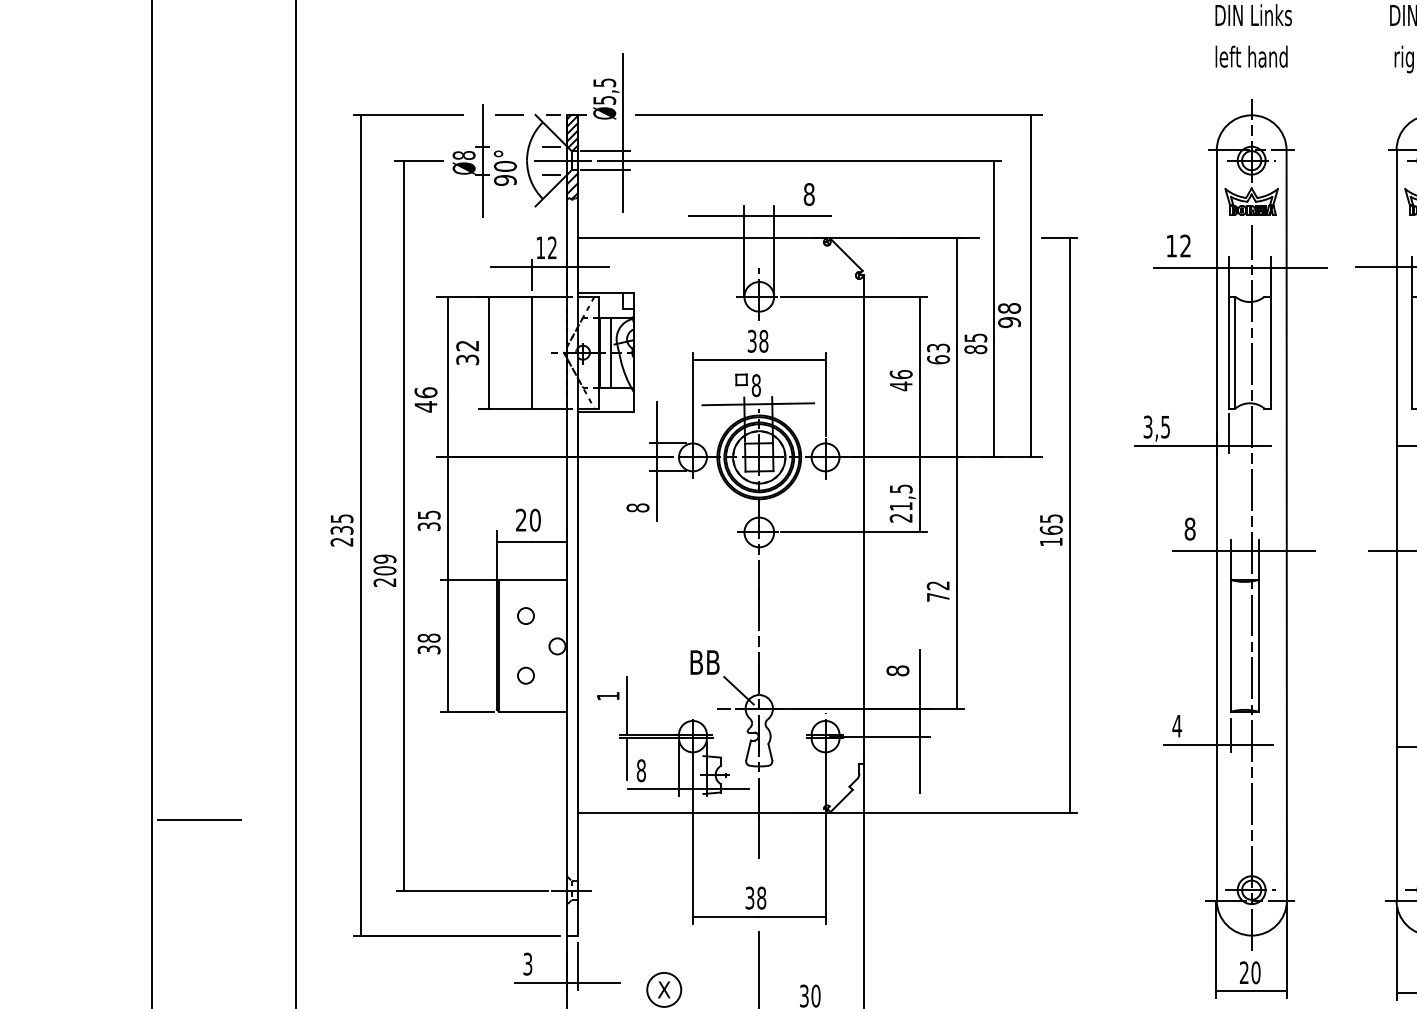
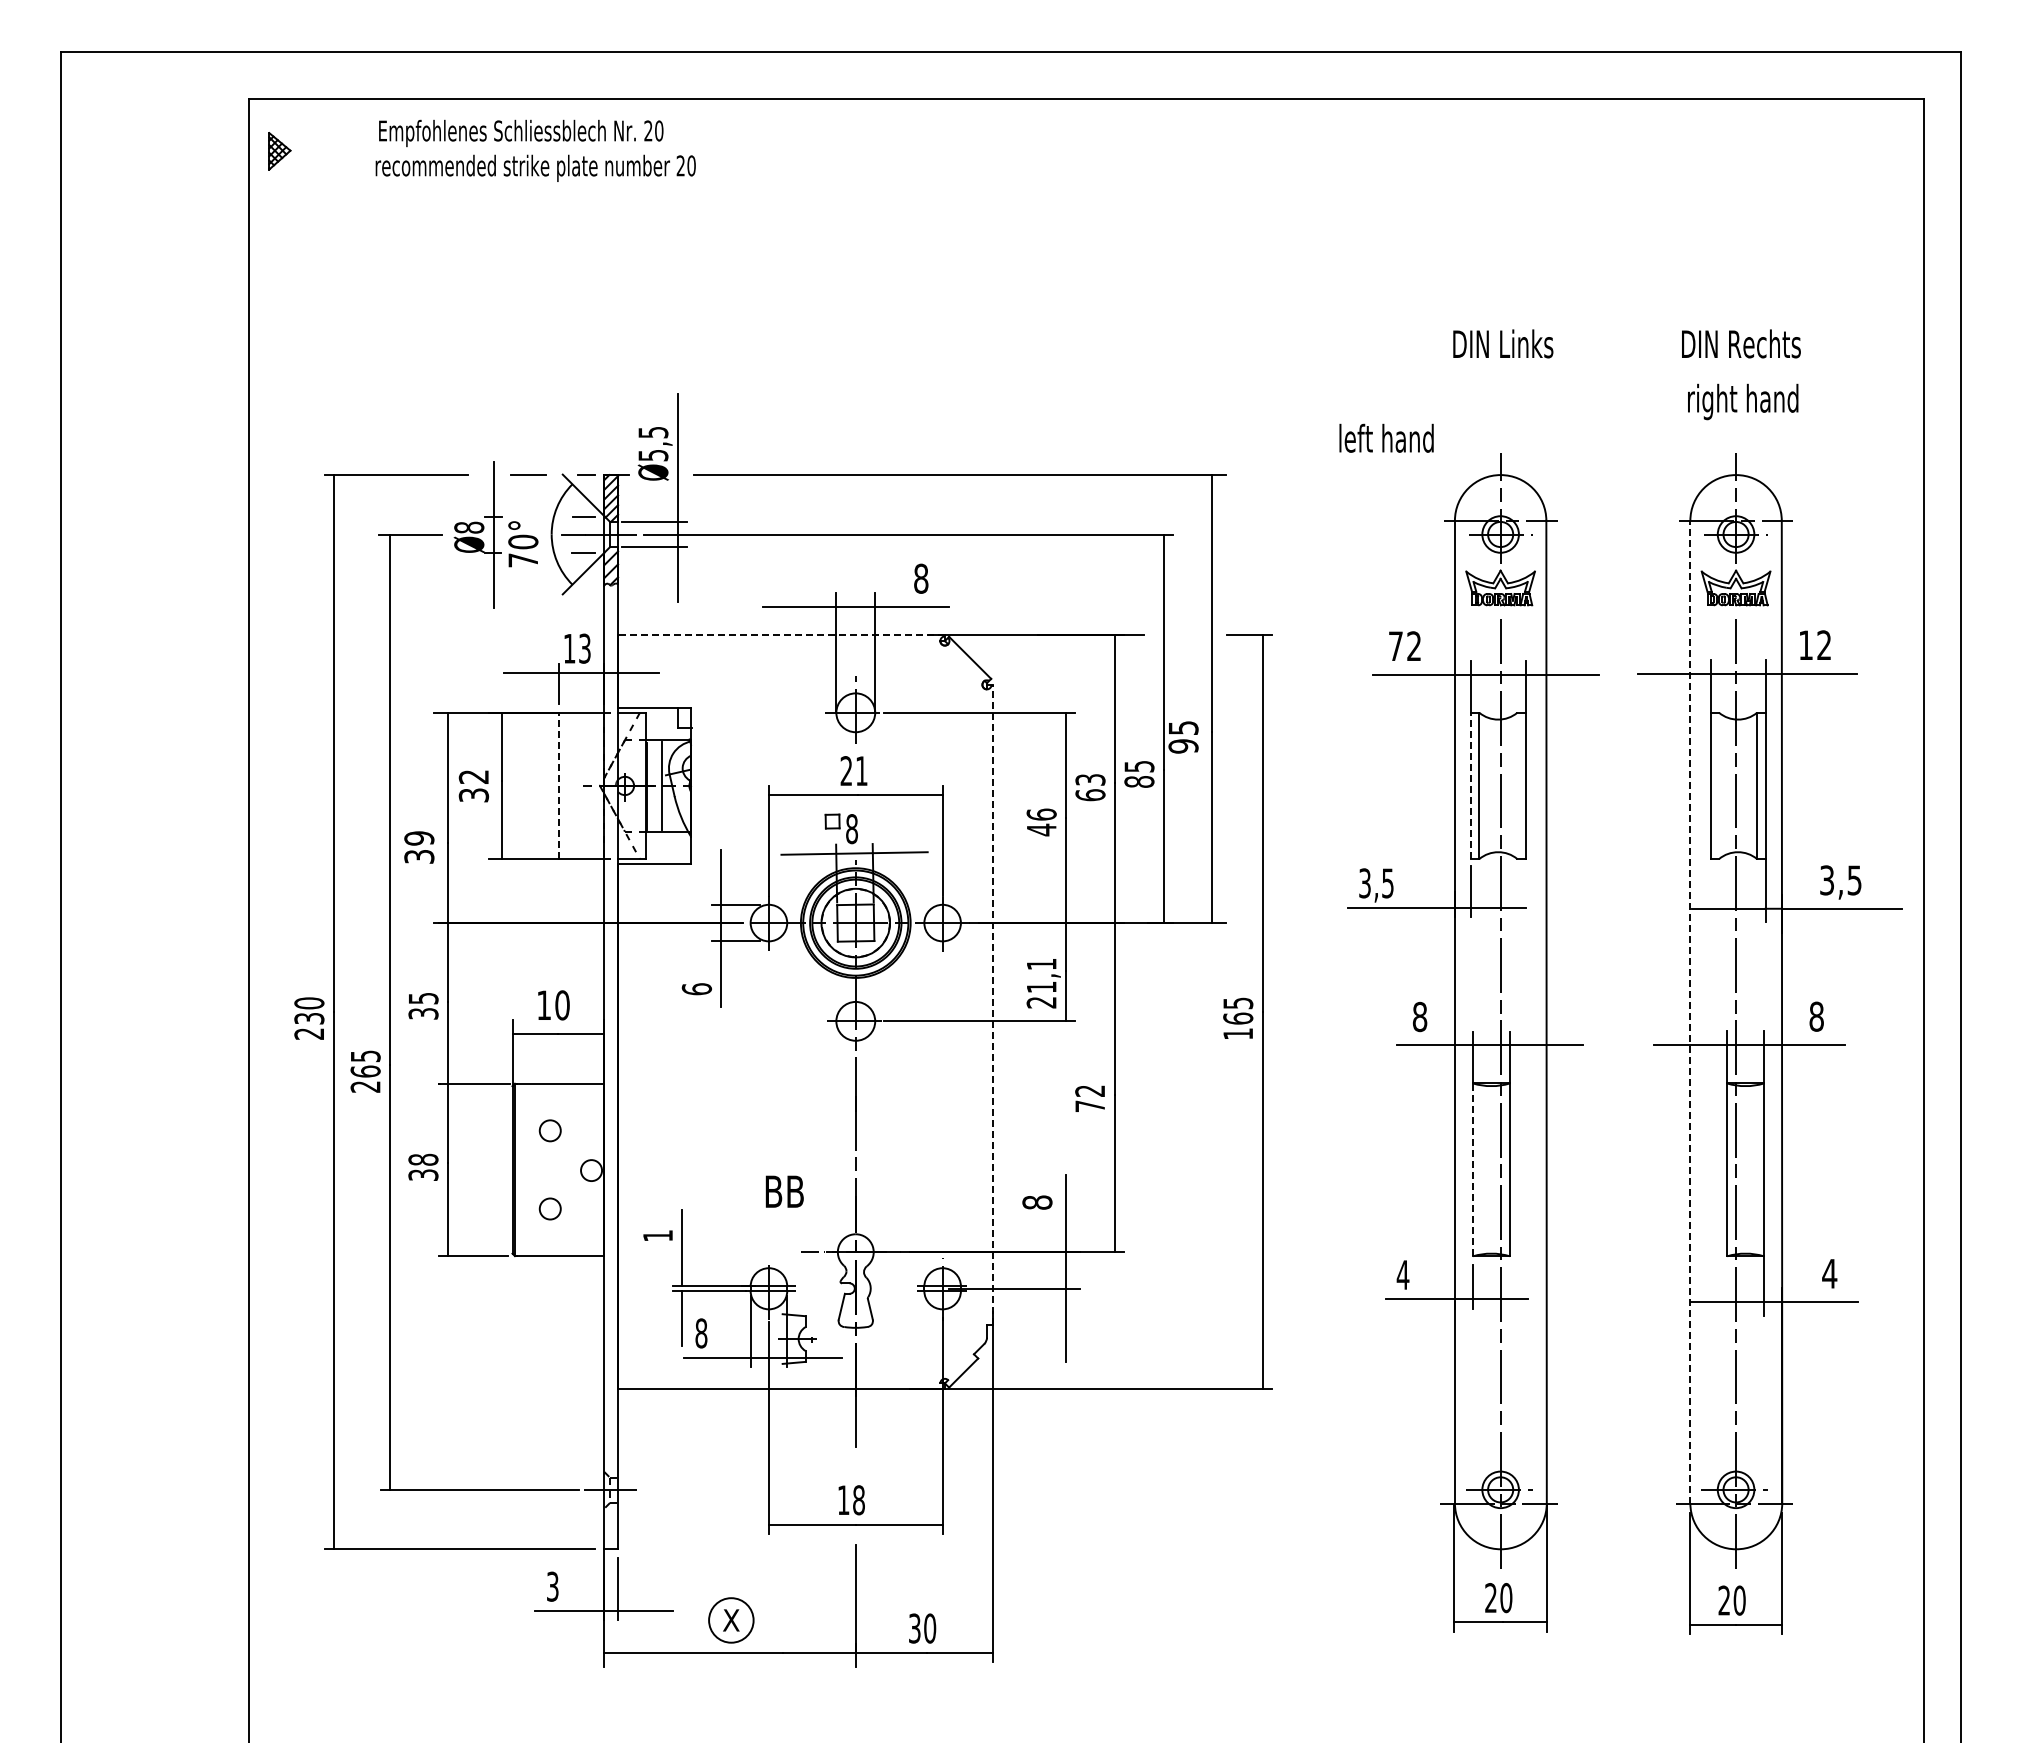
text: (1251, 56) -> (1386, 437), moved
text: (505, 180) -> (523, 560), 90° -> 70°
line: (702, 237) -> (781, 635), solid -> dashed
text: (1171, 245) -> (1395, 645), 12 -> 72
text: (552, 247) -> (584, 648), 12 -> 13
text: (1009, 308) -> (1183, 727), 98 -> 95
text: (757, 341) -> (853, 771), 38 -> 21
line: (532, 352) -> (558, 785), solid -> dashed
line: (1228, 352) -> (1470, 785), solid -> dashed
text: (426, 399) -> (419, 847), 46 -> 39
text: (901, 489) -> (1041, 964), 21,5 -> 21,1
text: (637, 508) -> (696, 989), 8 -> 6
text: (342, 518) -> (309, 1003), 235 -> 230
text: (520, 519) -> (543, 1004), 20 -> 10
line: (863, 519) -> (992, 1004), solid -> dashed
line: (1396, 524) -> (1690, 1011), solid -> dashed
text: (384, 564) -> (365, 1063), 209 -> 265
line: (1230, 645) -> (1473, 1169), solid -> dashed
line: (738, 690) -> (828, 1228), removed
line: (199, 819) -> (122, 1397), removed
text: (749, 898) -> (843, 1500), 38 -> 18

